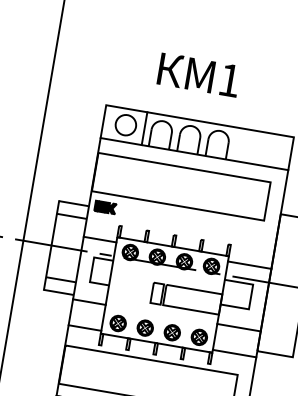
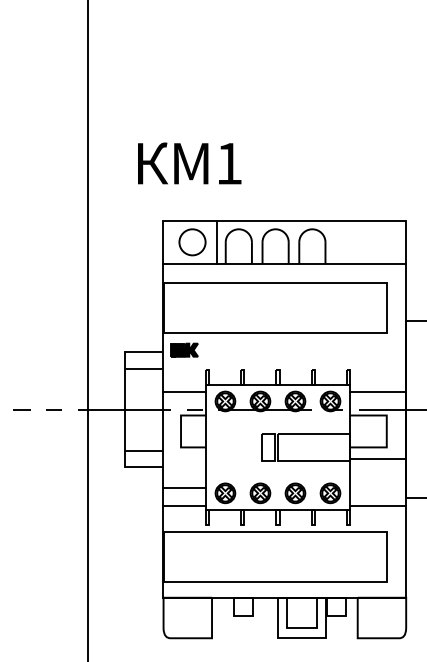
text: (198, 74) -> (189, 163), moved
line: (89, 302) -> (184, 487), moved
line: (239, 327) -> (378, 458), moved

